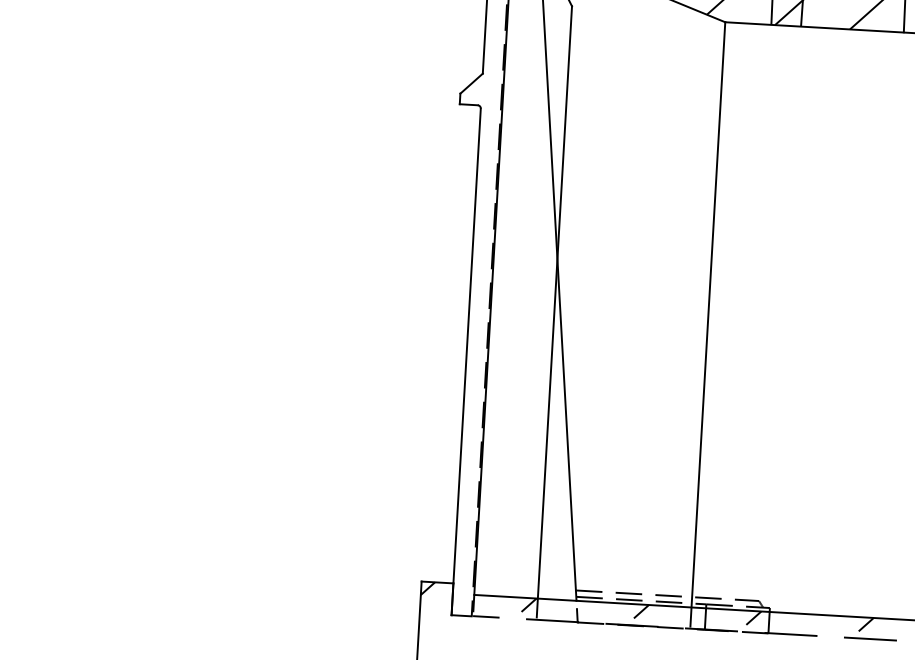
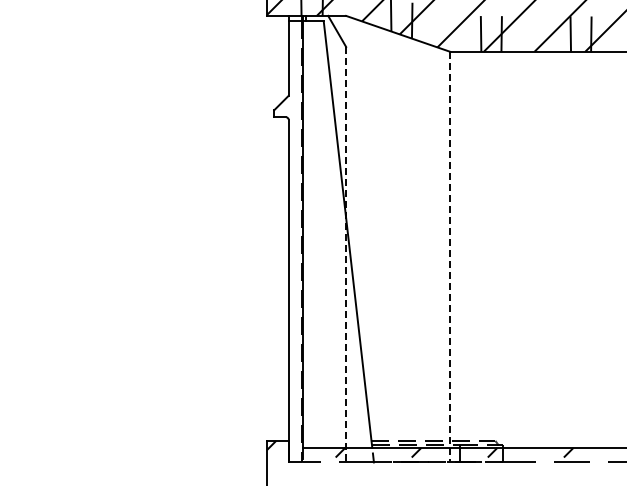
line: (554, 311) -> (346, 253), solid -> dashed
line: (708, 324) -> (450, 256), solid -> dashed

